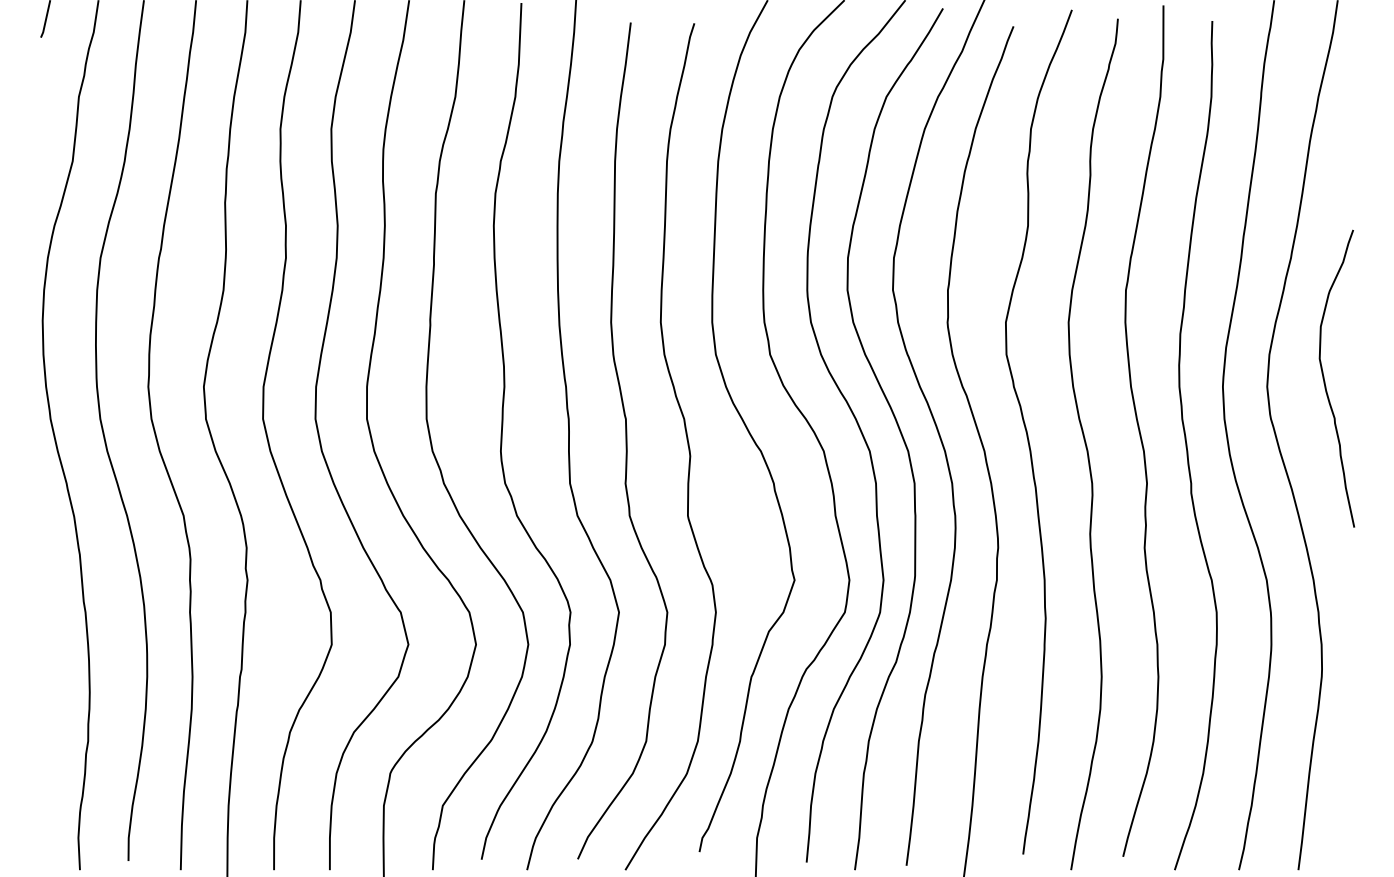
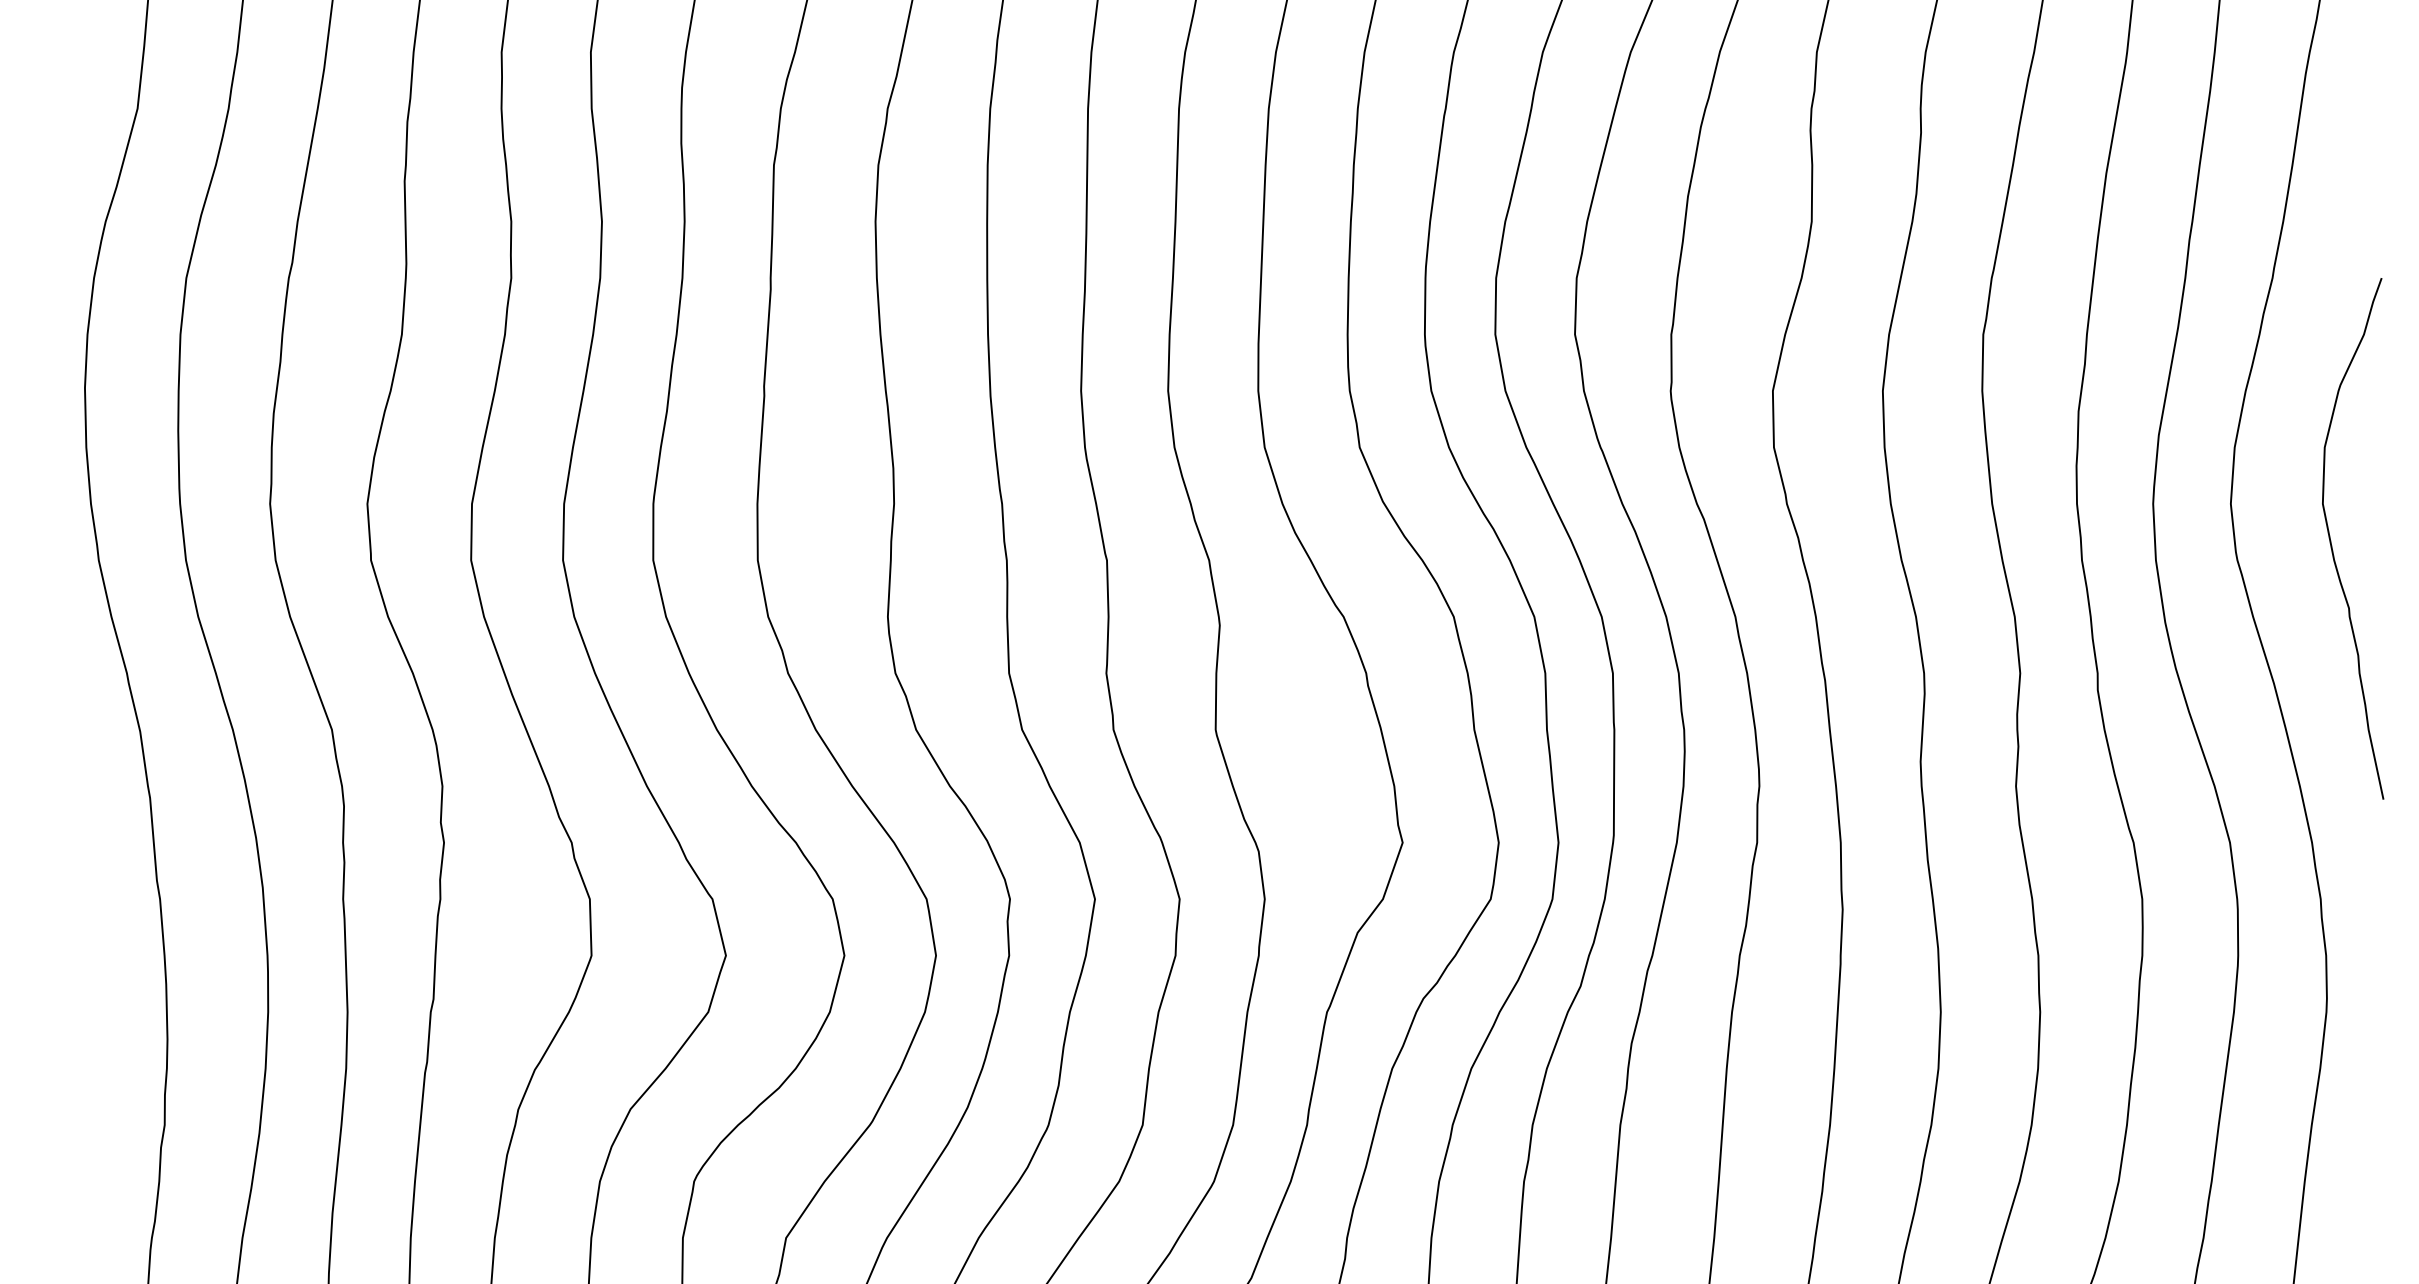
curve: (1325, 381) -> (2332, 543), moved

